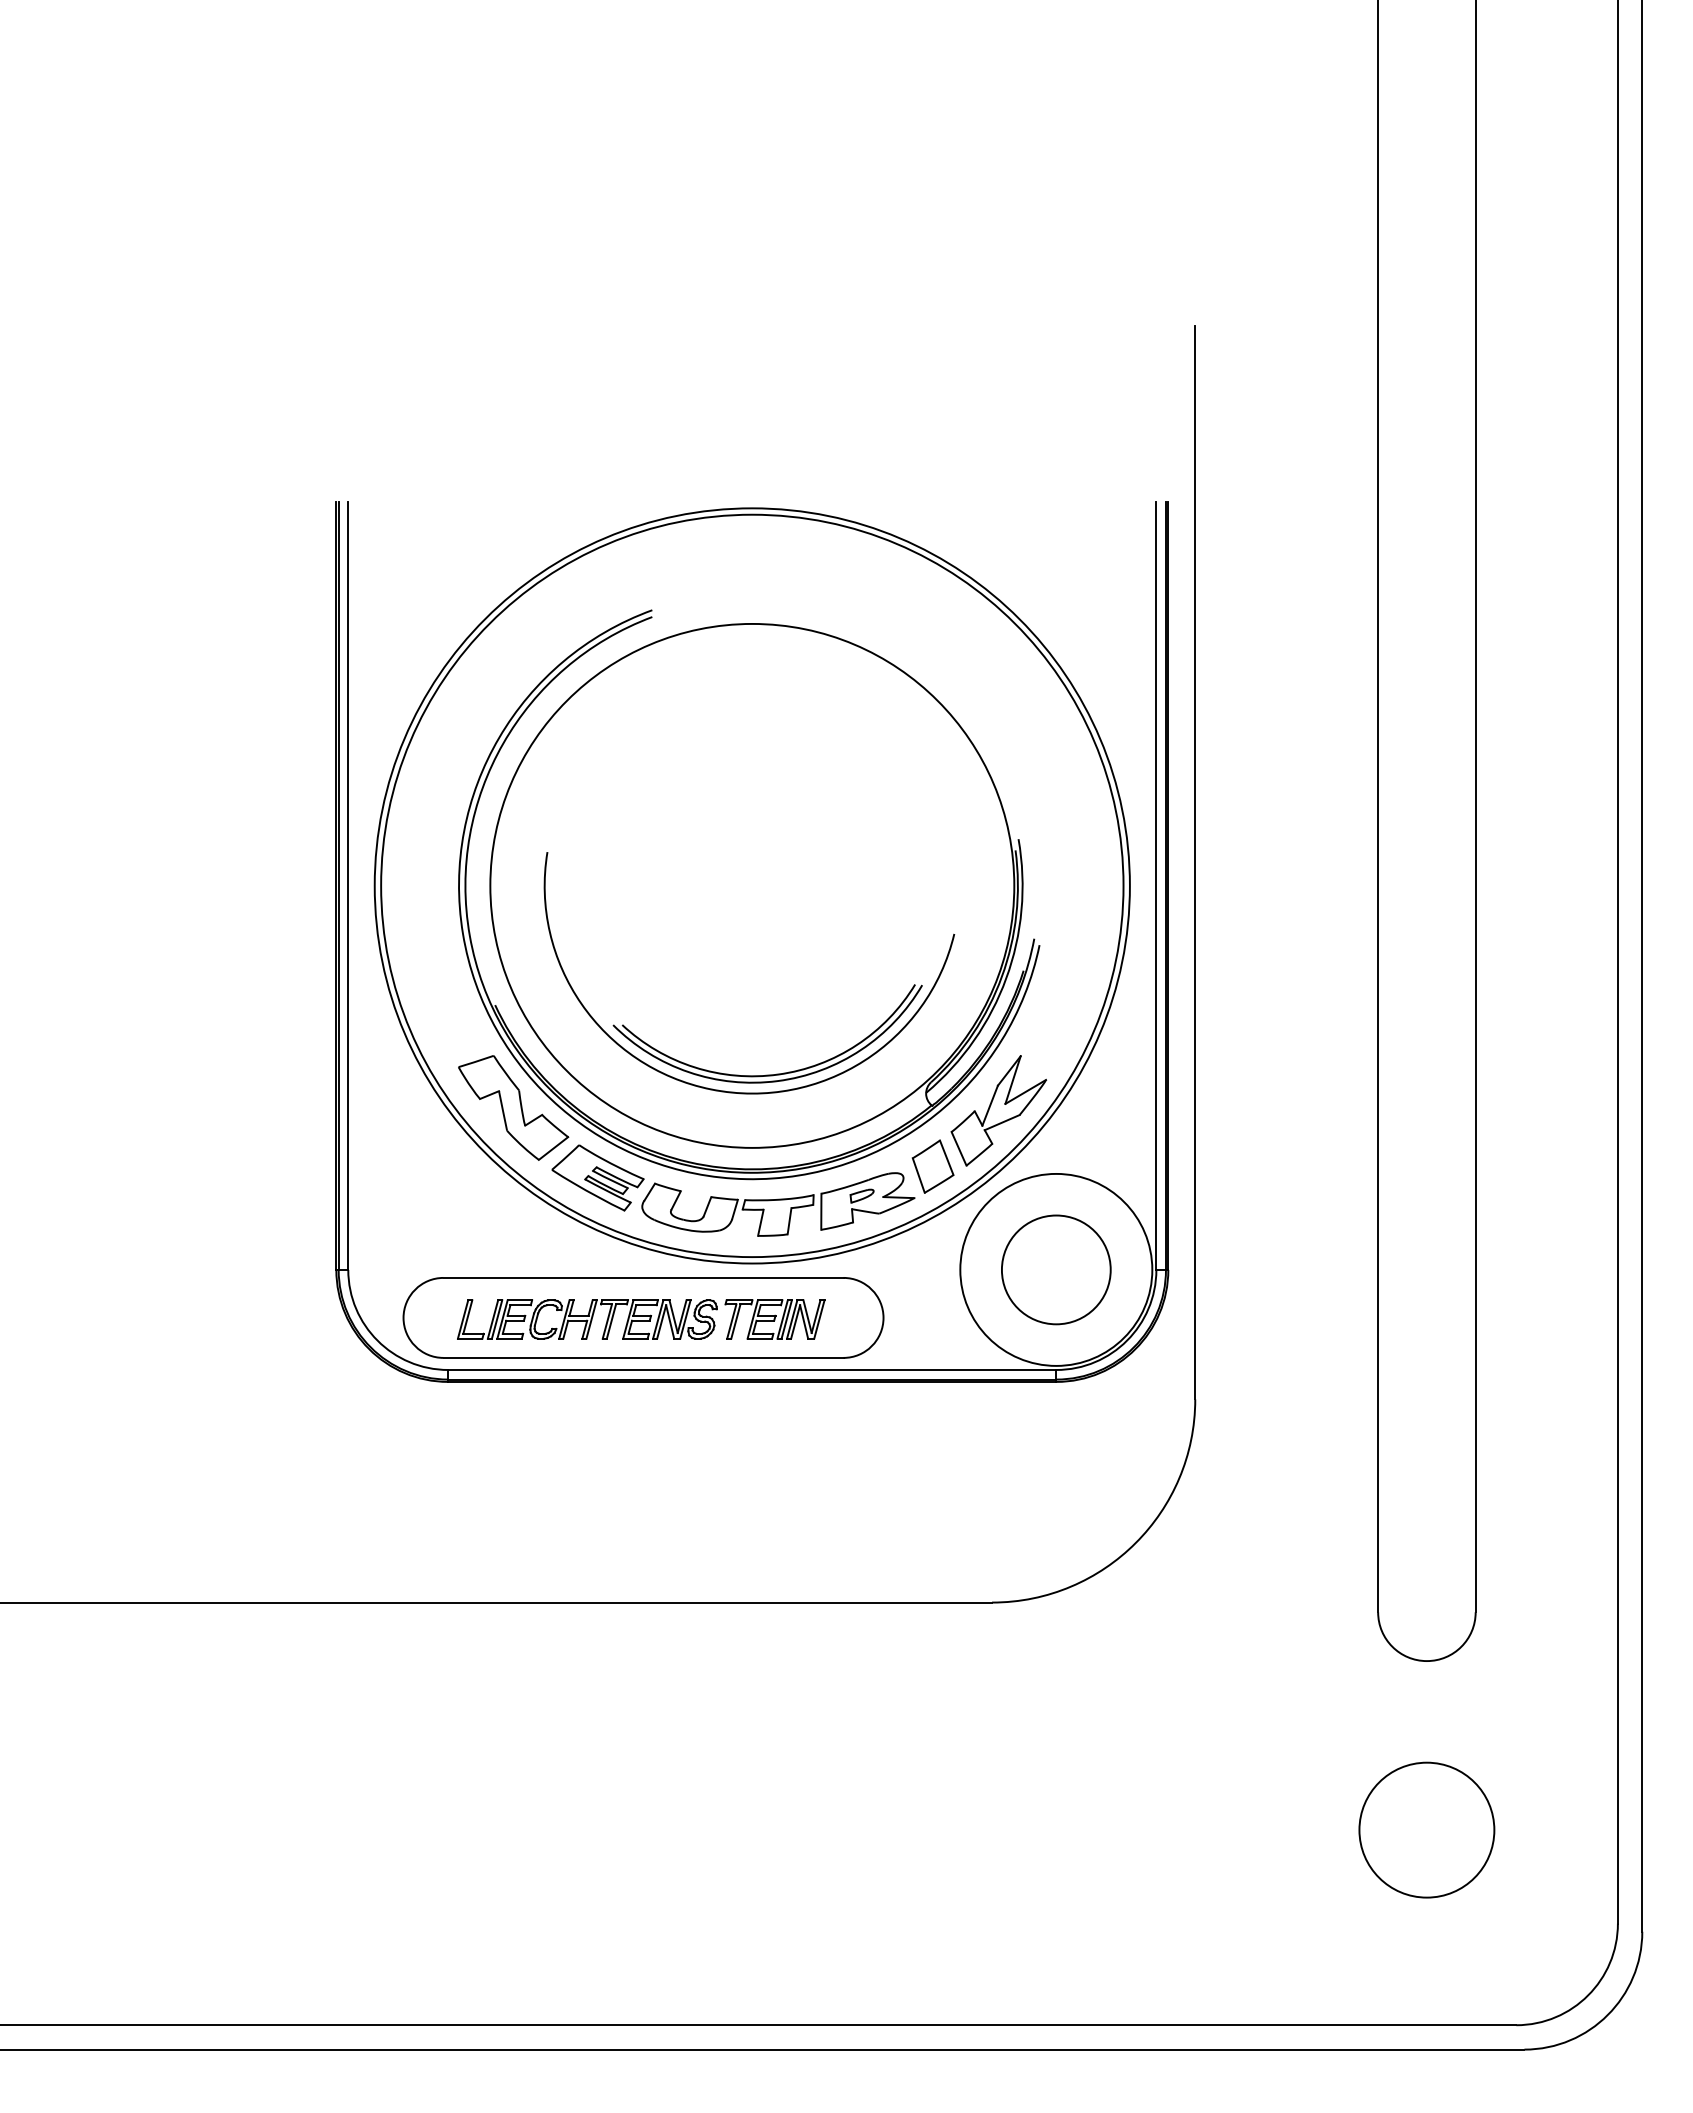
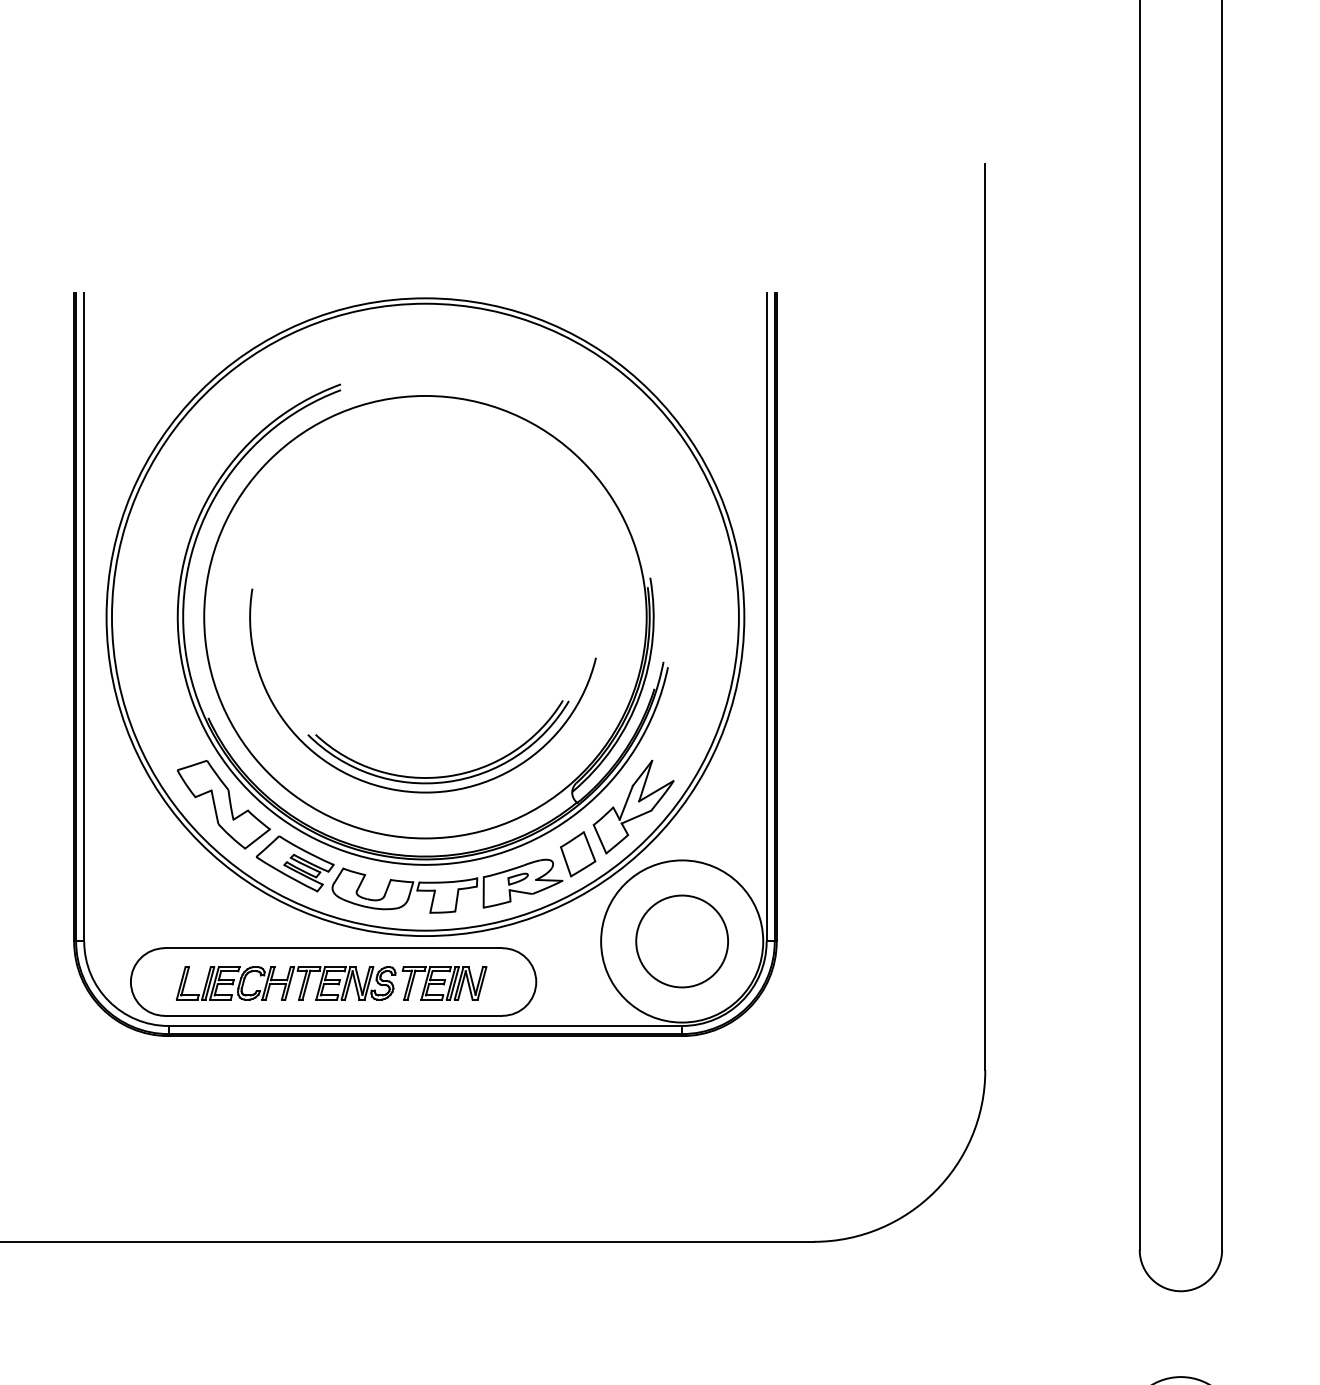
part: (752, 941) -> (425, 664), moved

